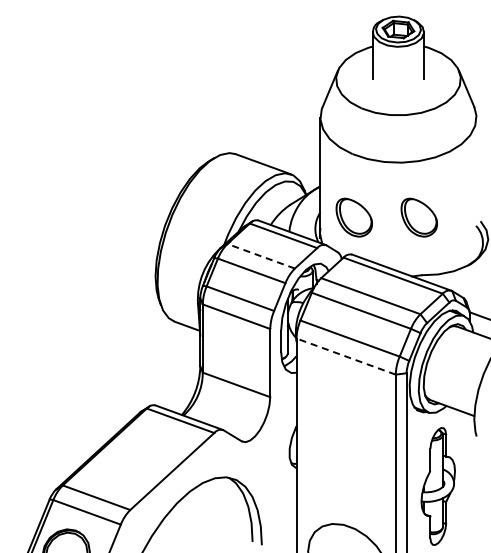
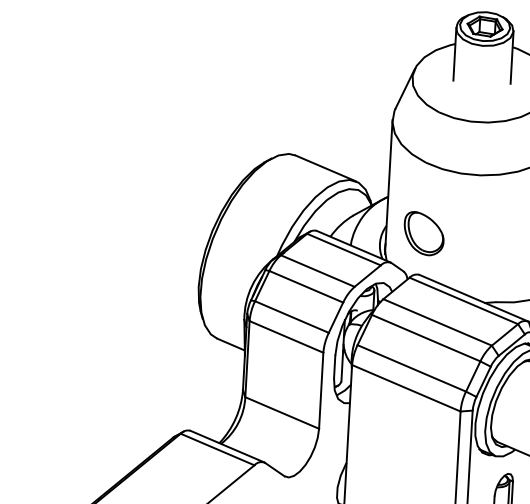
part: (418, 217) -> (495, 237), removed
line: (261, 256) -> (318, 271), dashed -> solid
line: (346, 356) -> (406, 388), dashed -> solid

